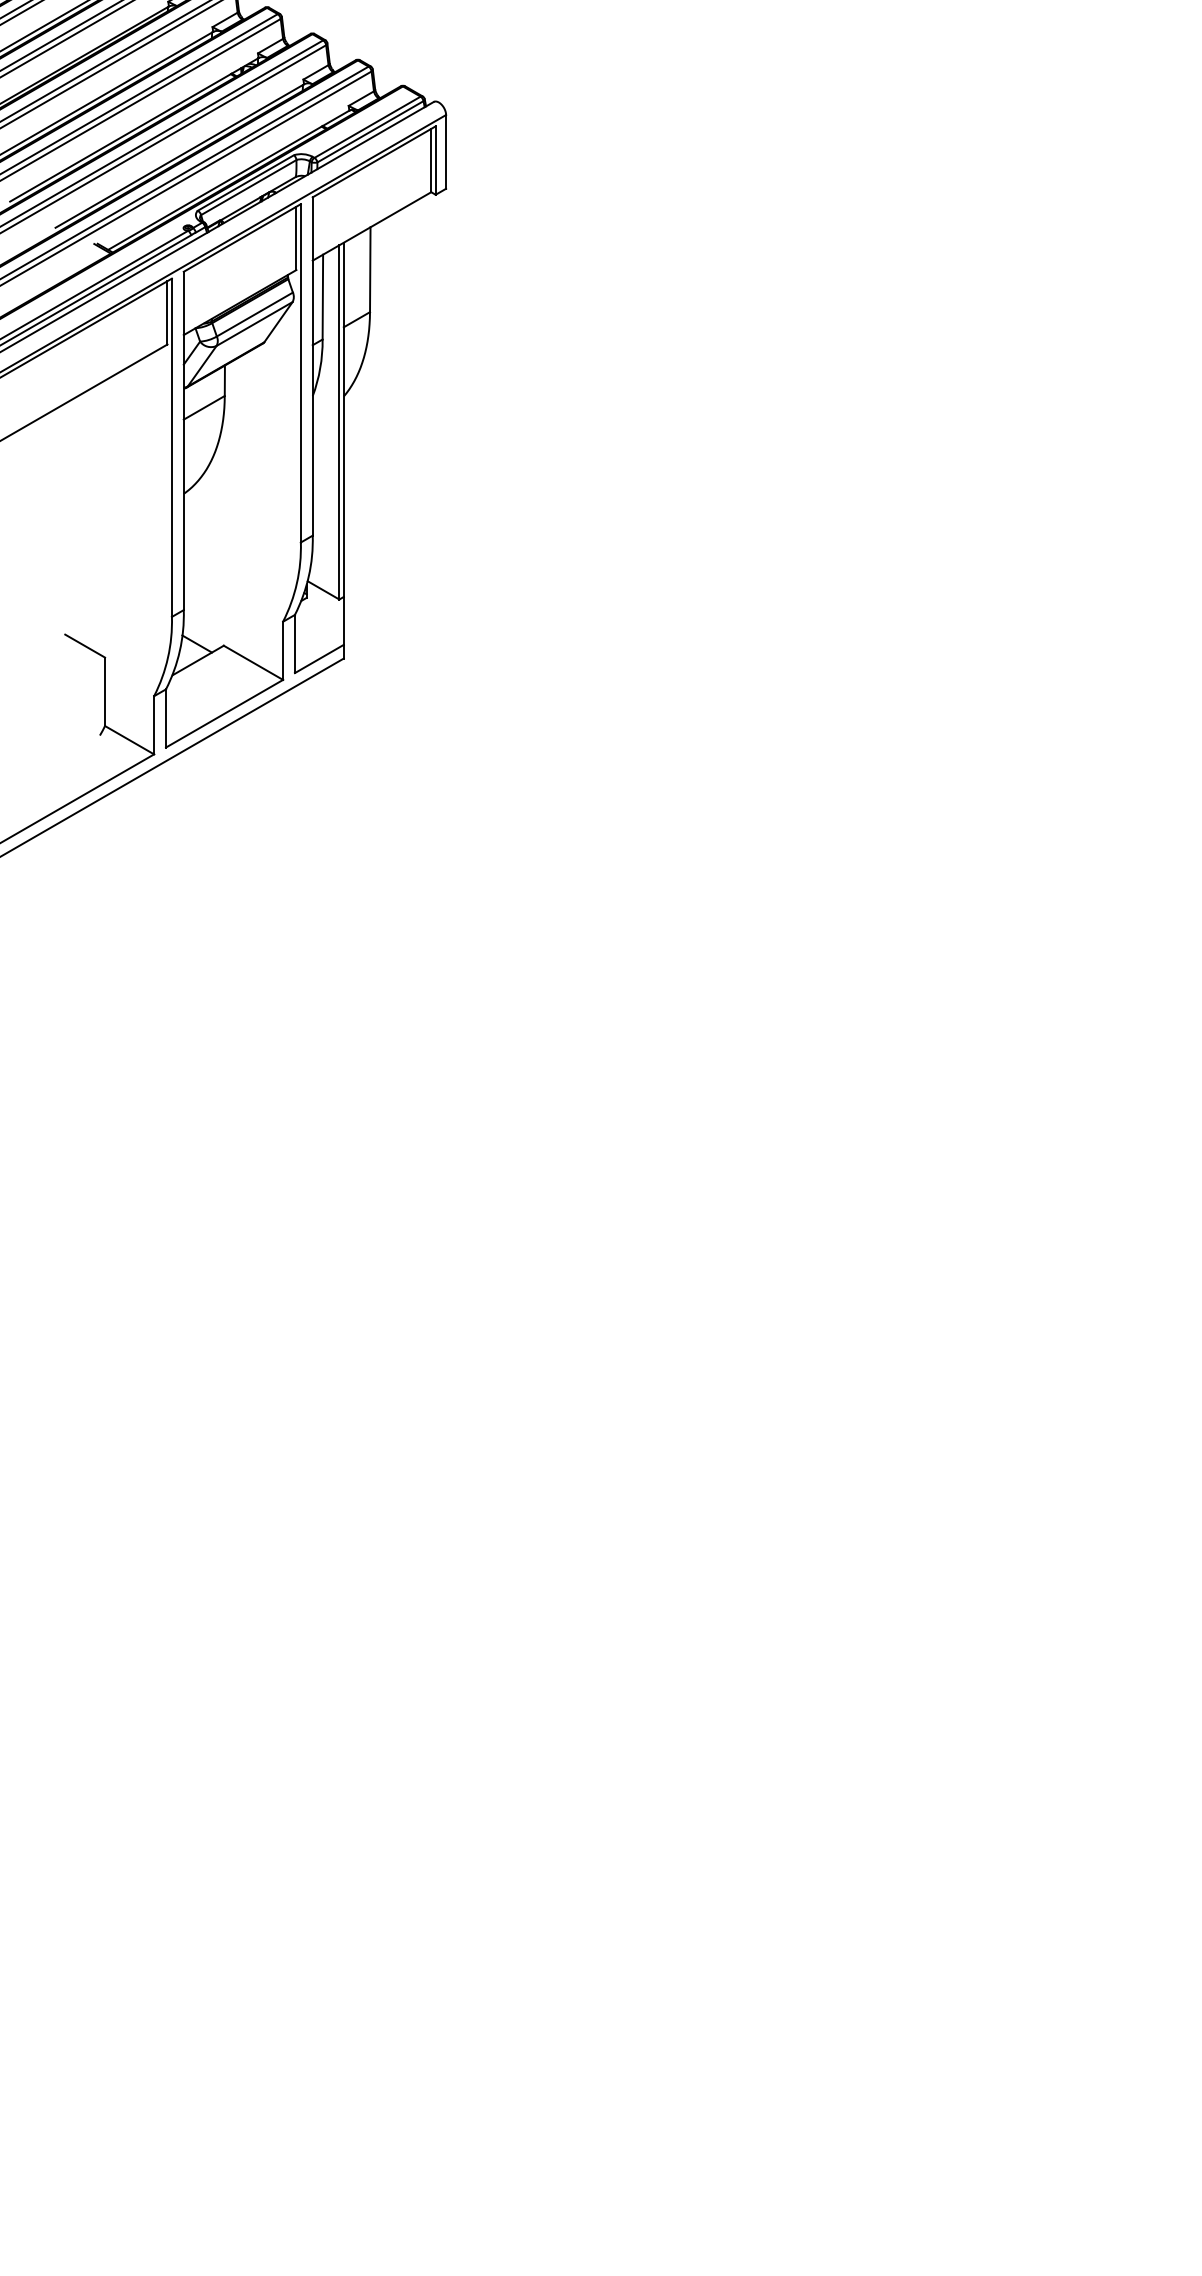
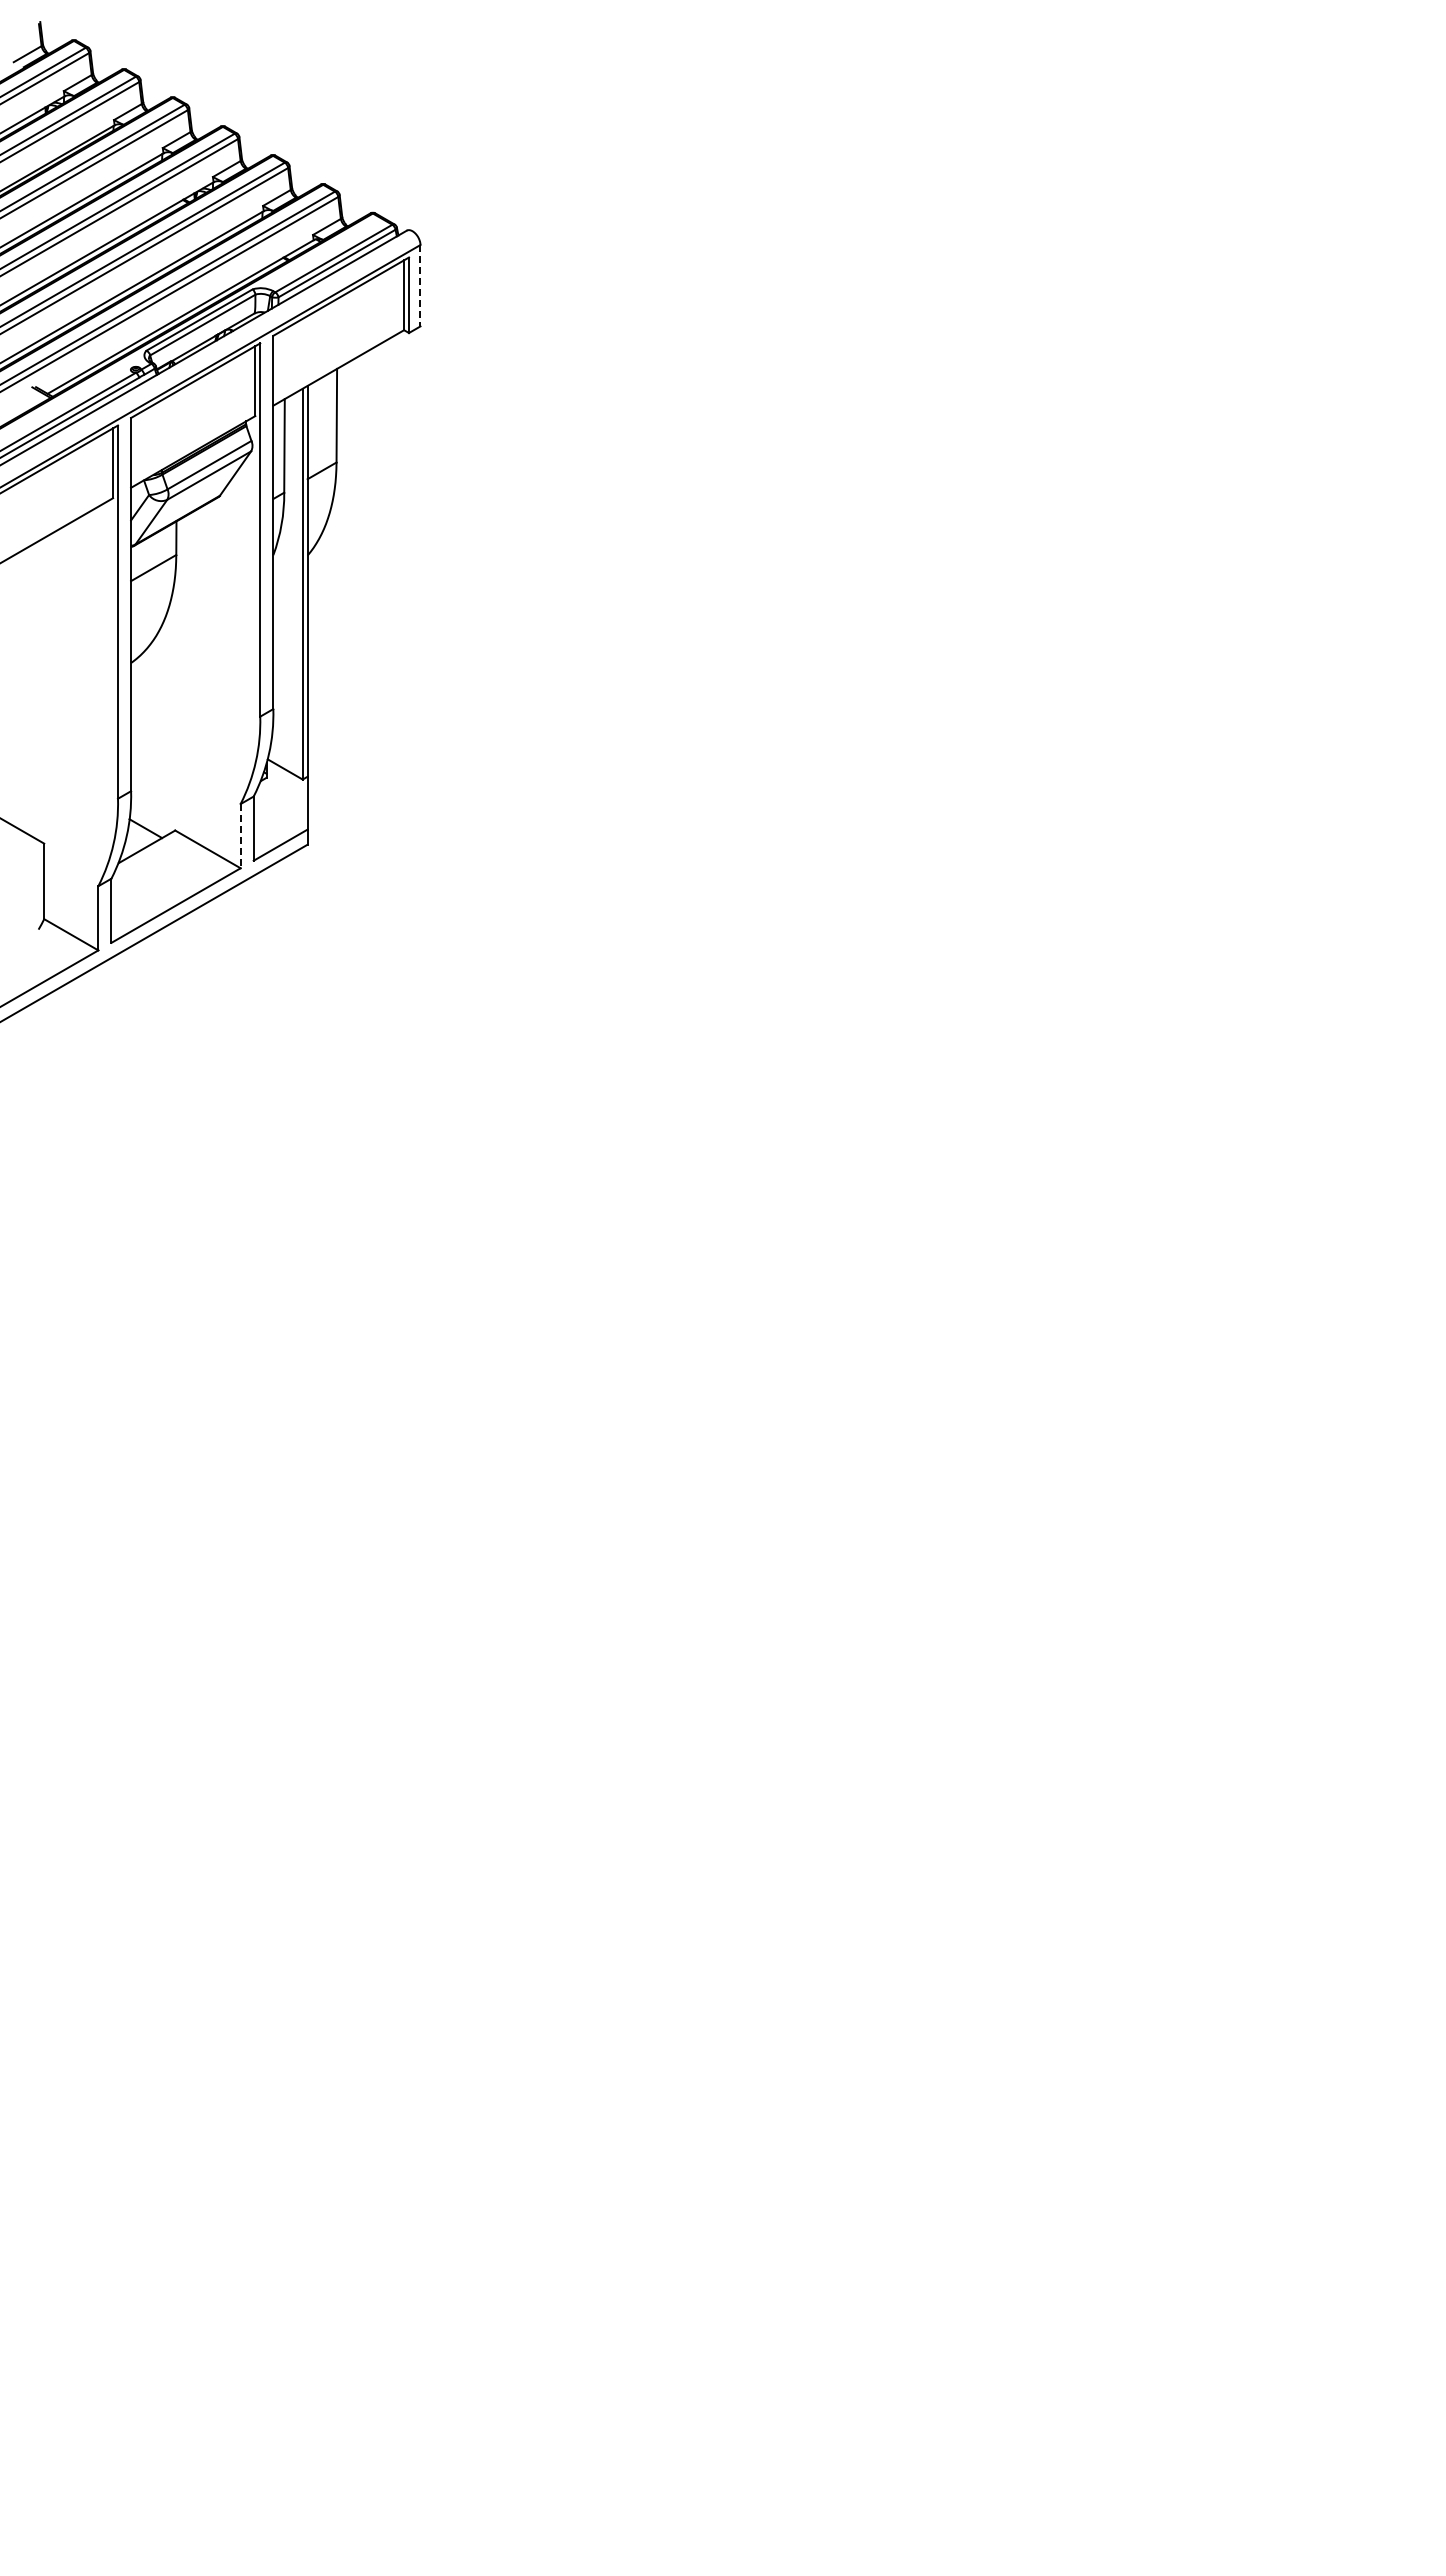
line: (446, 151) -> (420, 285), solid -> dashed
line: (282, 651) -> (240, 836), solid -> dashed

